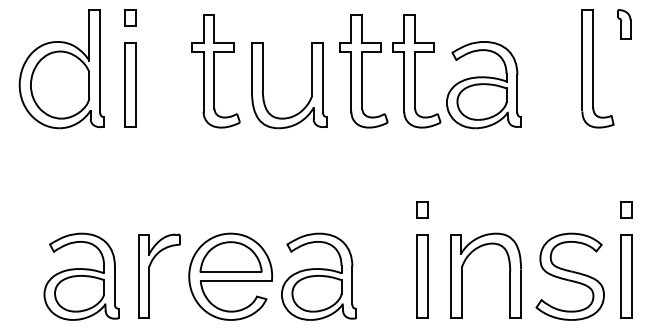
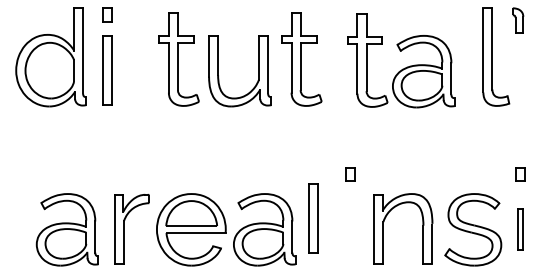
part: (460, 80) -> (404, 67), moved
part: (422, 276) -> (313, 218), moved
part: (627, 276) -> (520, 229), size x0.6

